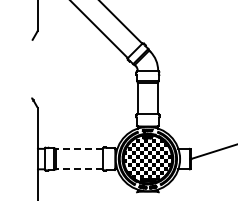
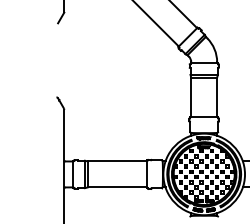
line: (79, 148) -> (117, 161), dashed -> solid
line: (79, 169) -> (117, 187), dashed -> solid

